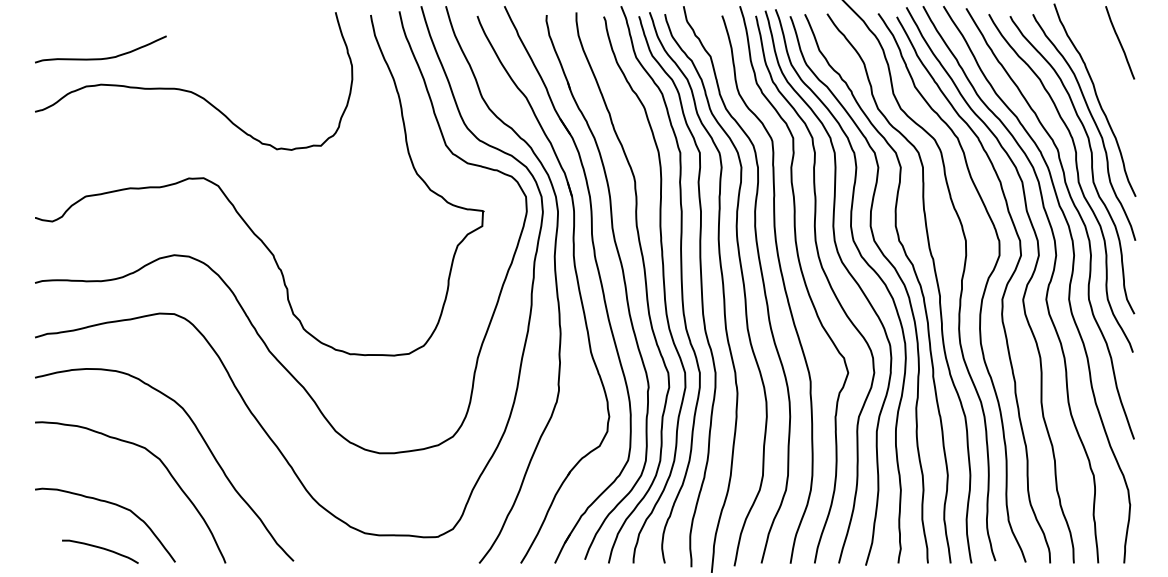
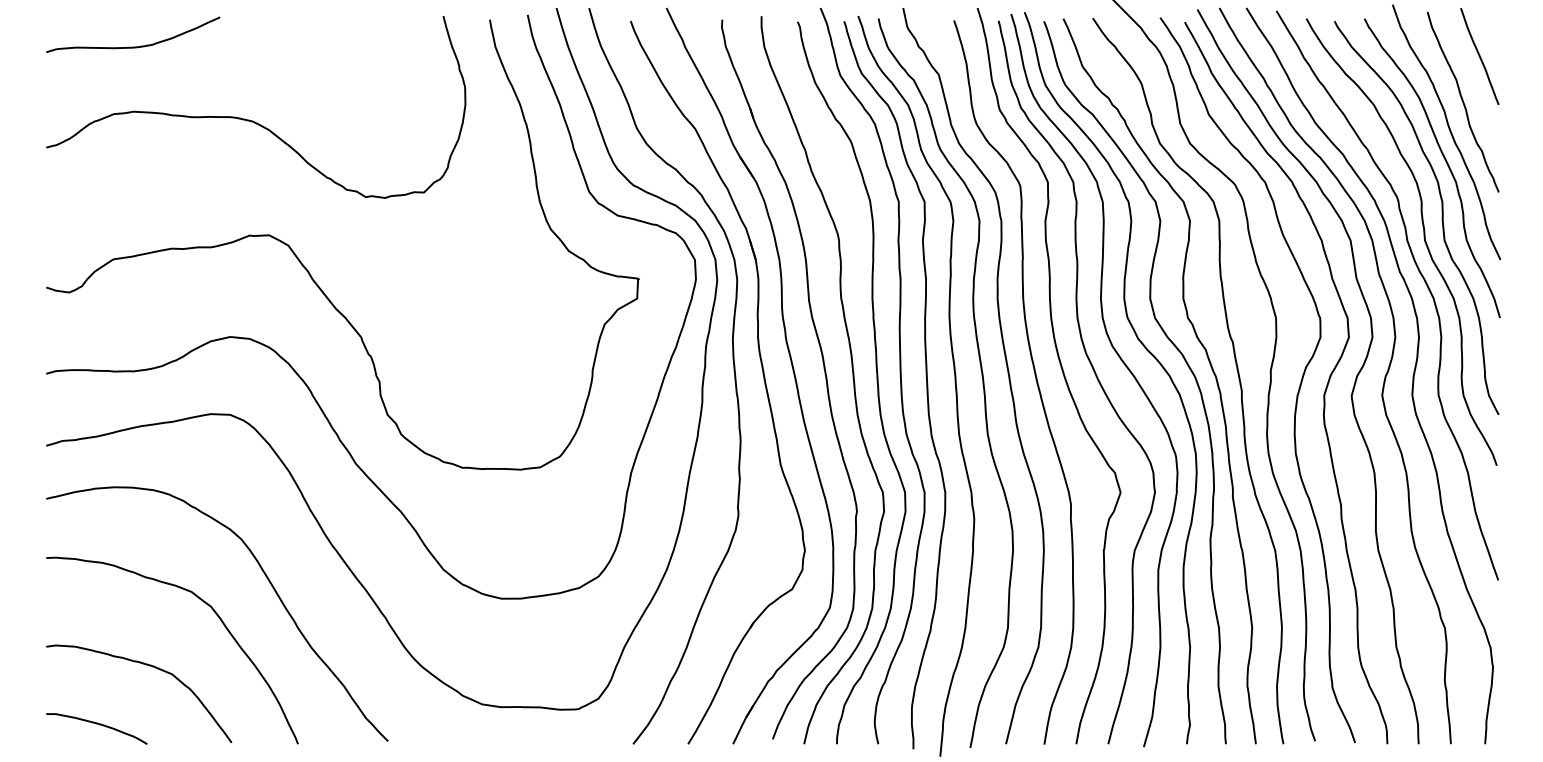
curve: (104, 57) -> (138, 45), moved
curve: (1107, 77) -> (1463, 102), added
curve: (102, 549) -> (99, 725), moved

